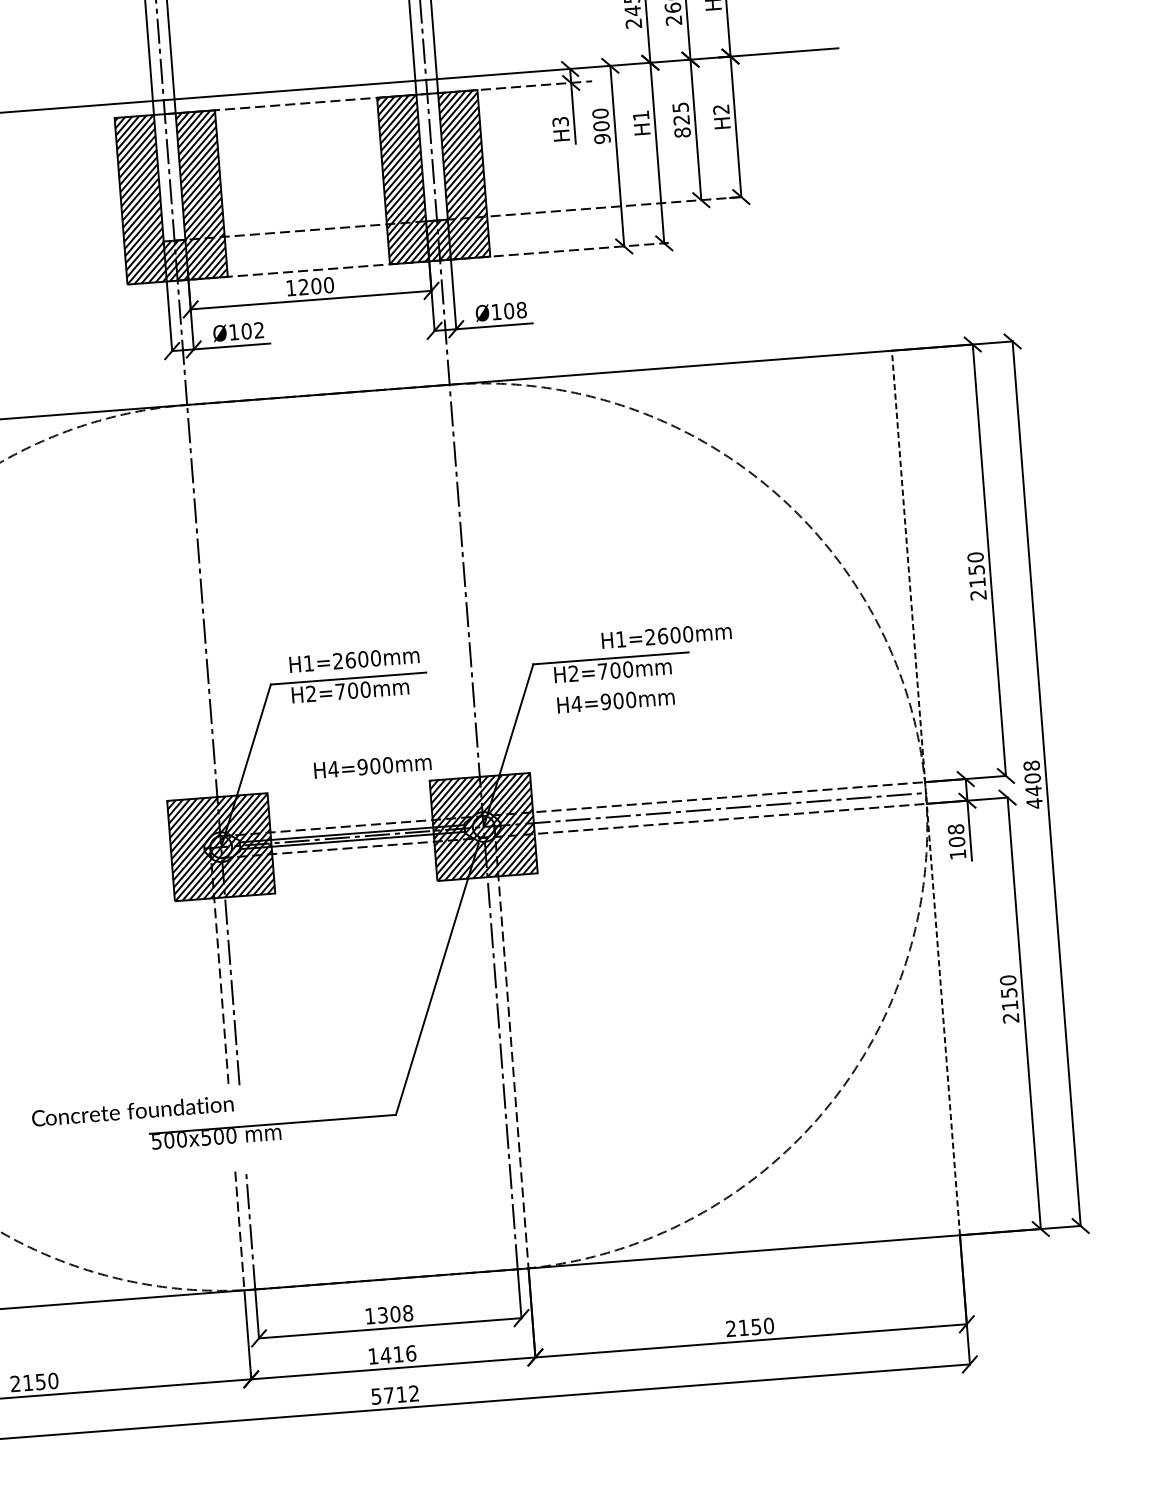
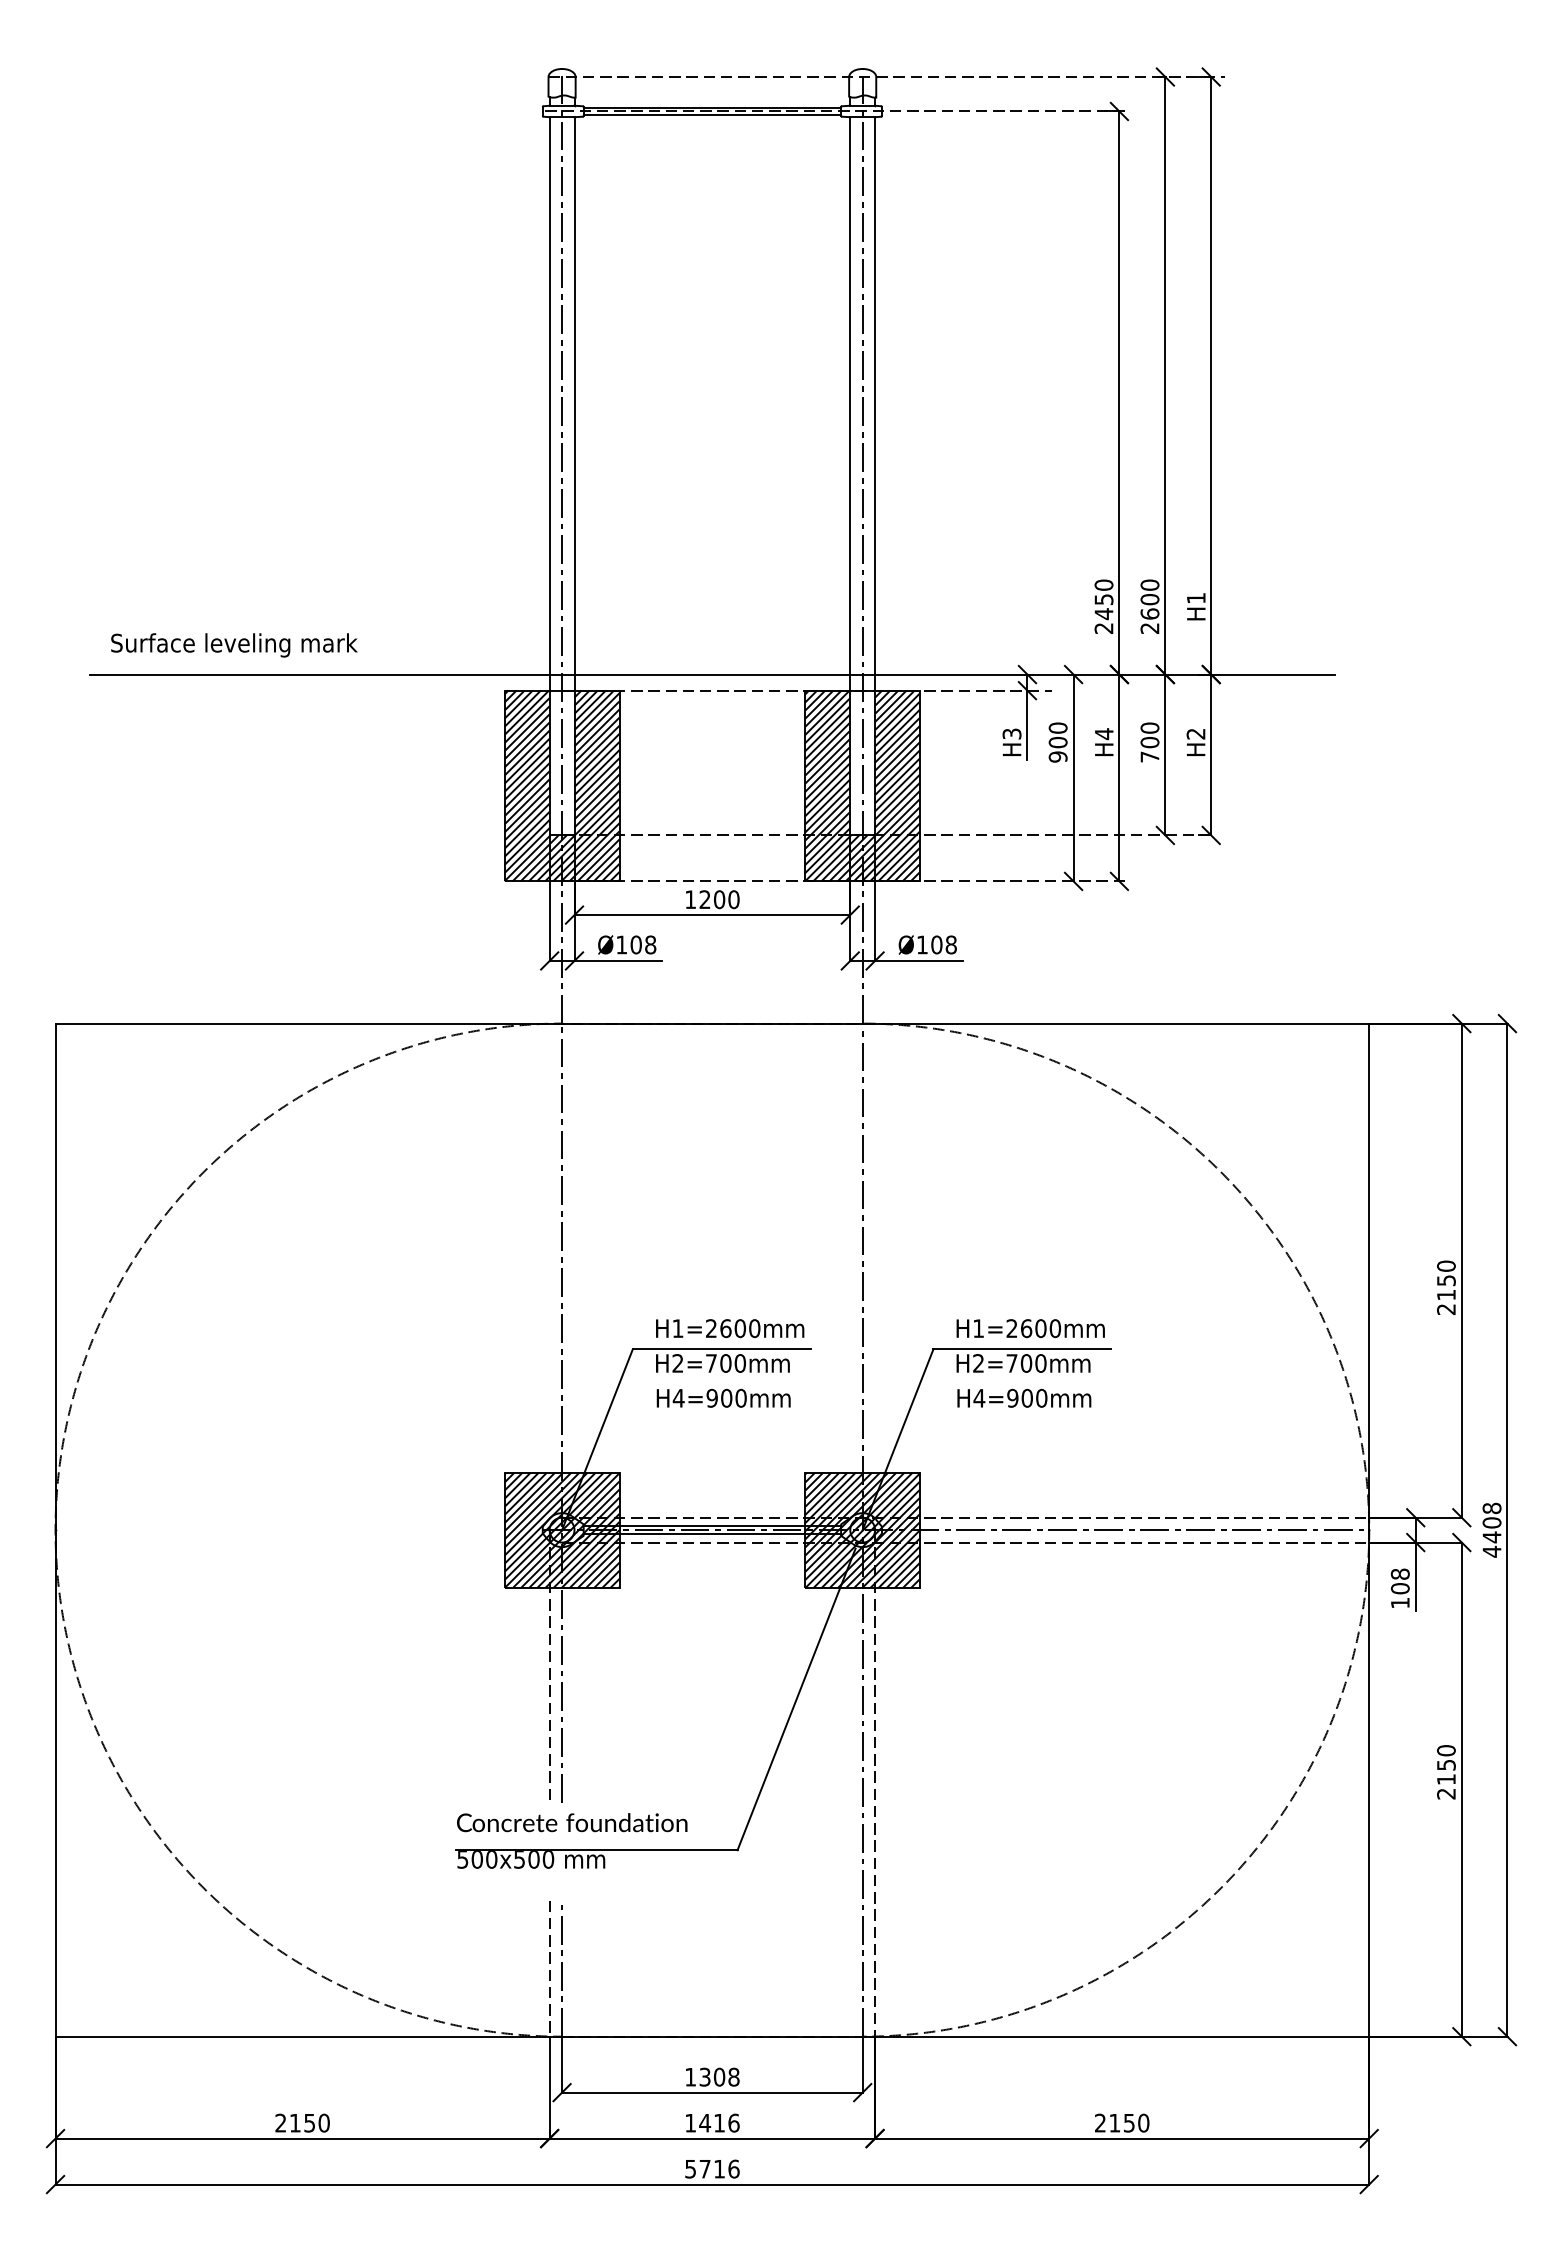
text: (641, 116) -> (1104, 734), H1 -> H4
text: (681, 120) -> (1149, 742), 825 -> 700
text: (259, 329) -> (650, 944), Ø102 -> Ø108
text: (666, 635) -> (1030, 1328), moved
text: (372, 765) -> (723, 1397), moved
line: (926, 793) -> (1369, 1530), dashed -> solid
text: (132, 1110) -> (572, 1822), moved
text: (413, 1393) -> (733, 2168), 5712 -> 5716

